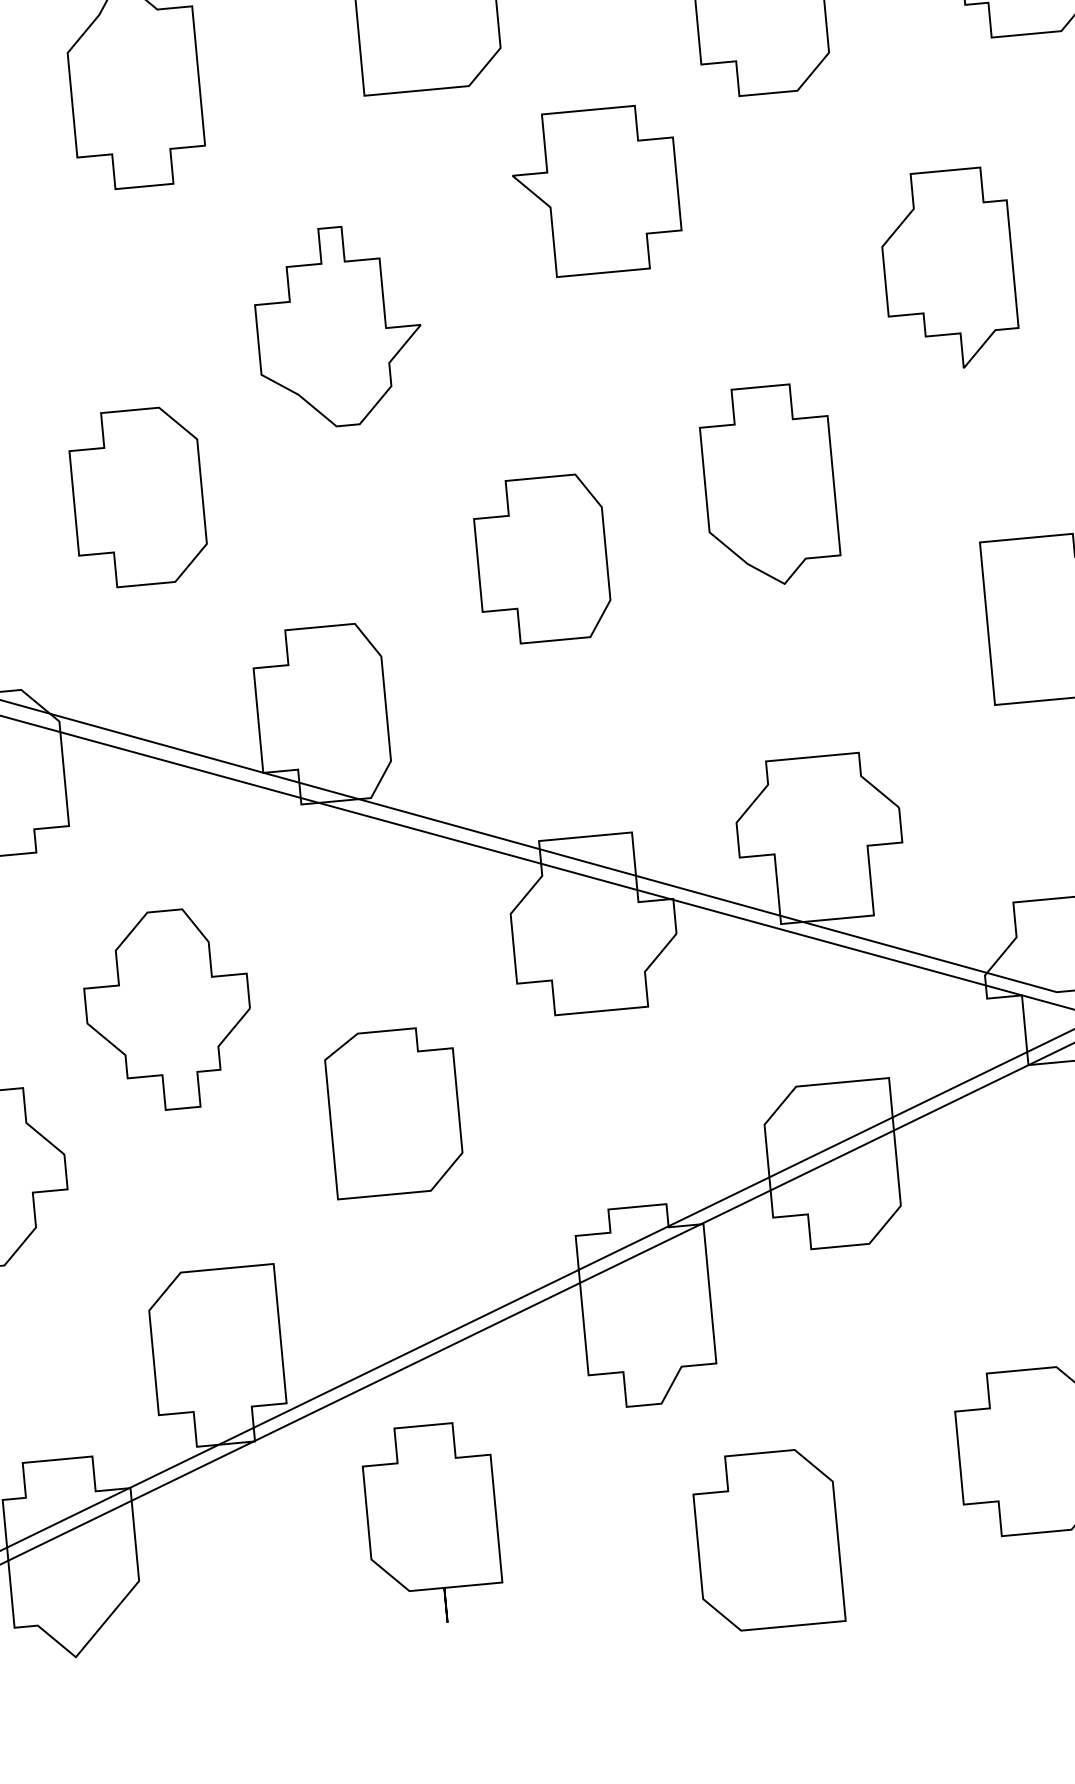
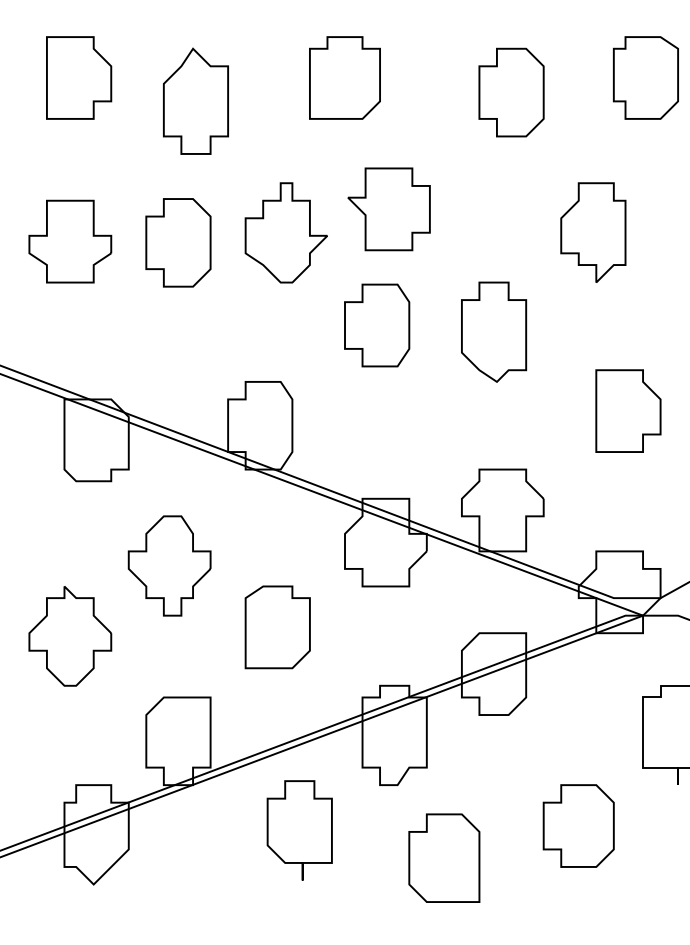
part: (595, 191) -> (388, 209), moved
part: (138, 496) -> (178, 242), moved
part: (542, 559) -> (377, 325), moved
part: (431, 1523) -> (299, 830), moved

